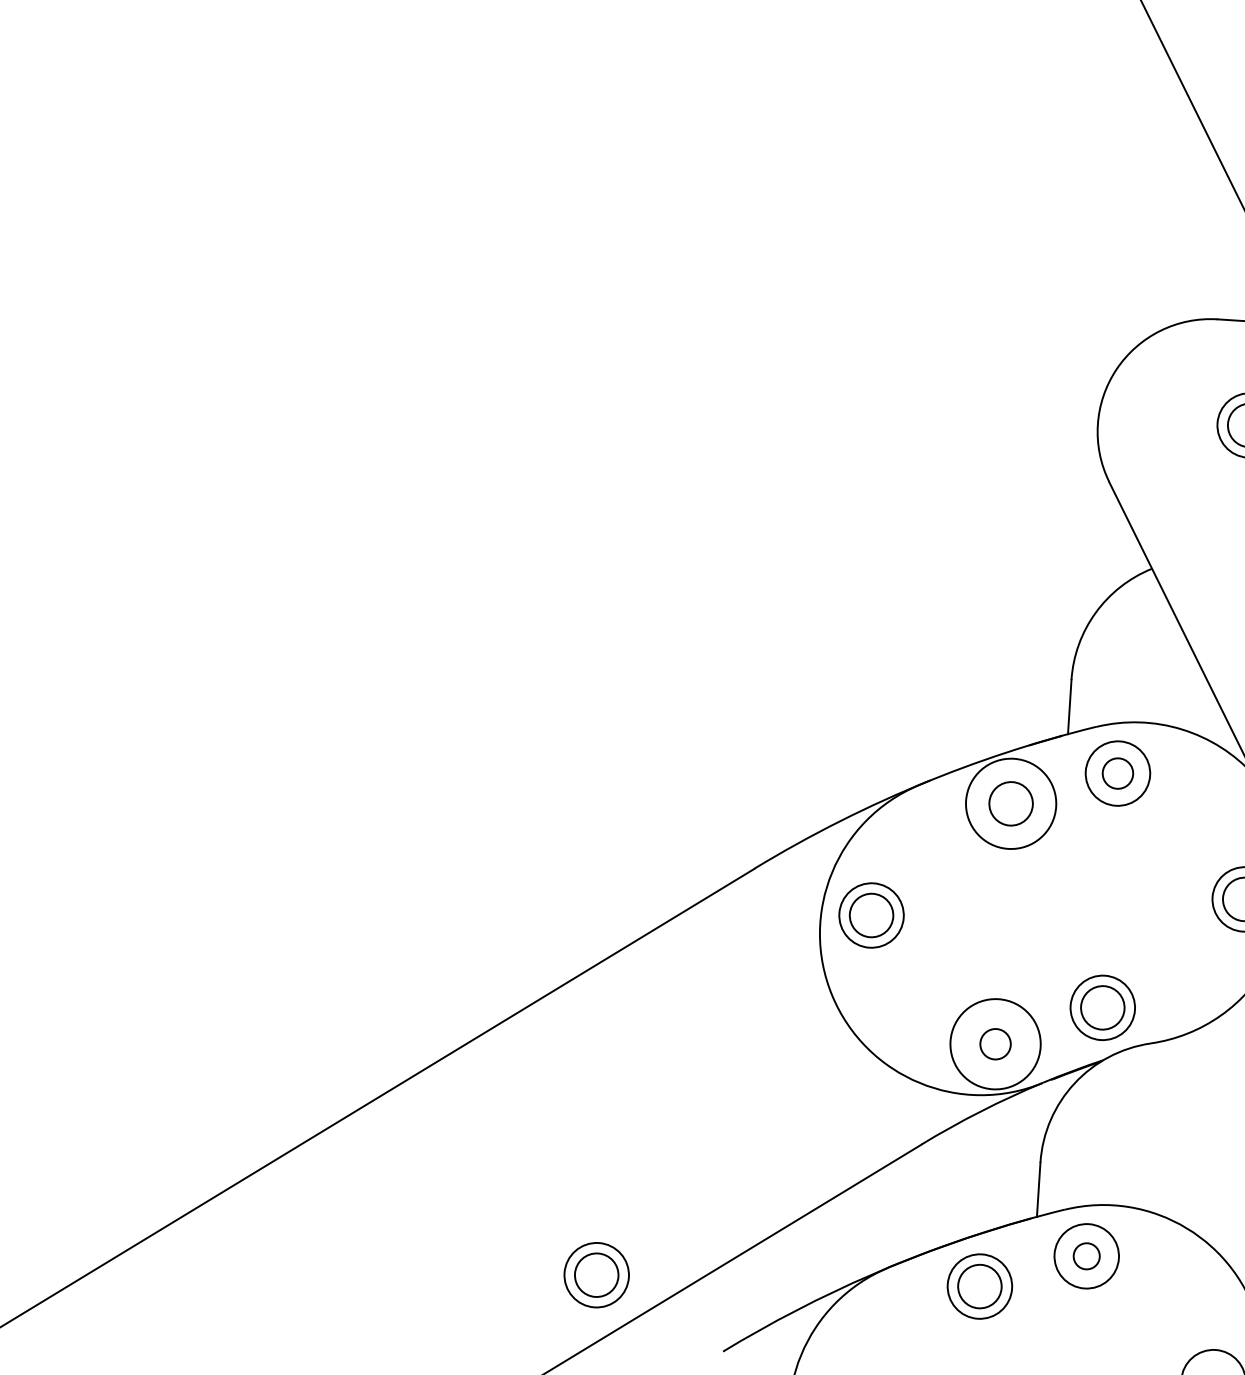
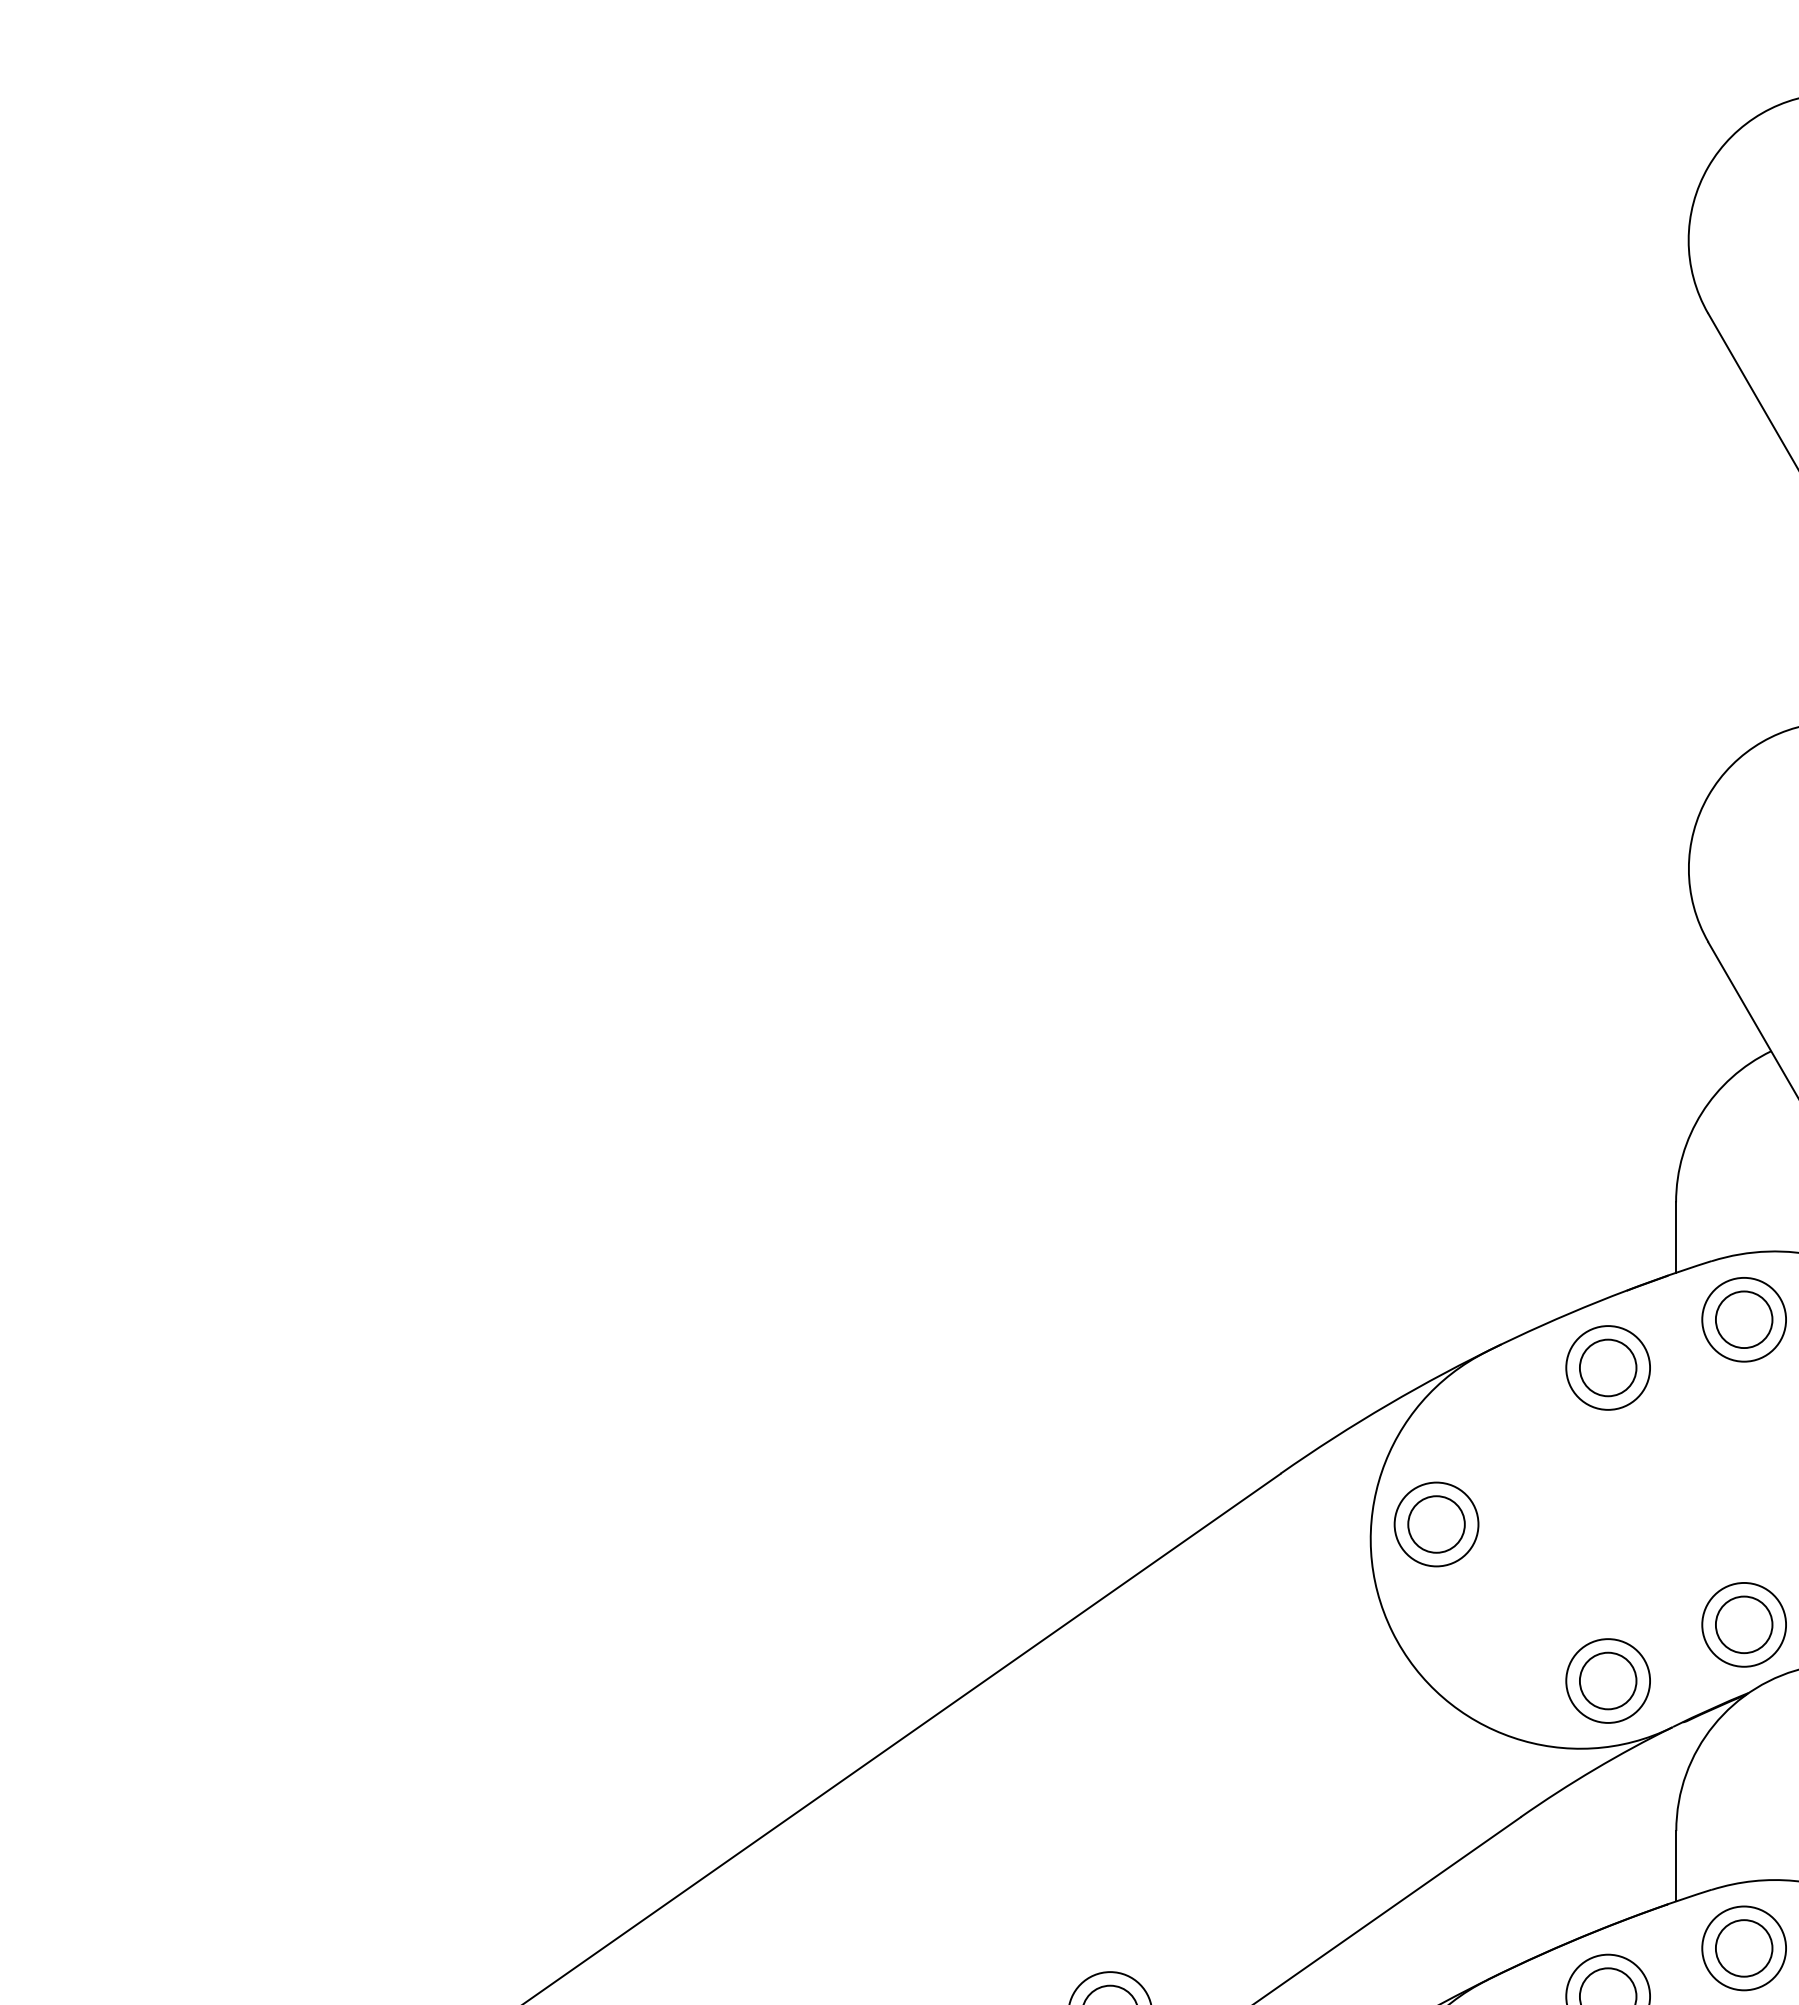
circle: (1117, 773) -> (1743, 1319), size x1.43
circle: (1011, 803) -> (1608, 1367), size x0.71
circle: (995, 1043) -> (1607, 1680), size x1.43
circle: (995, 1043) -> (1608, 1680), size x0.71
circle: (1086, 1256) -> (1743, 1948), size x1.67

